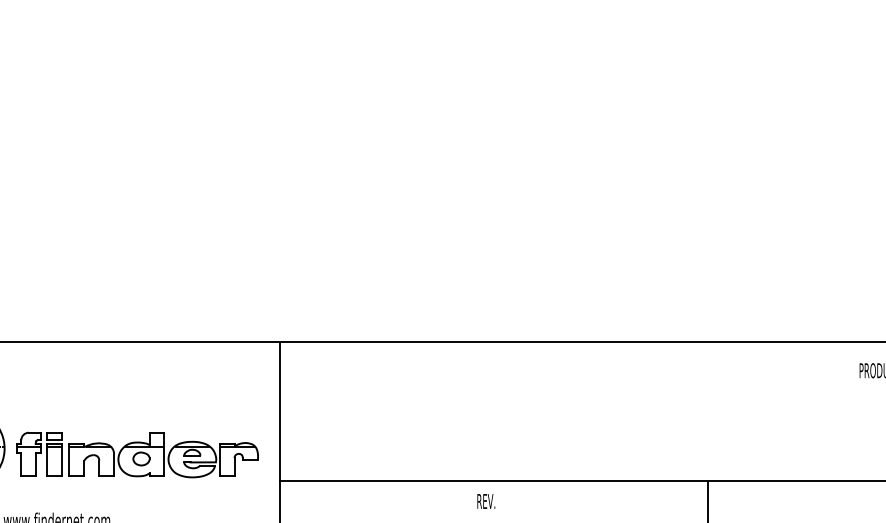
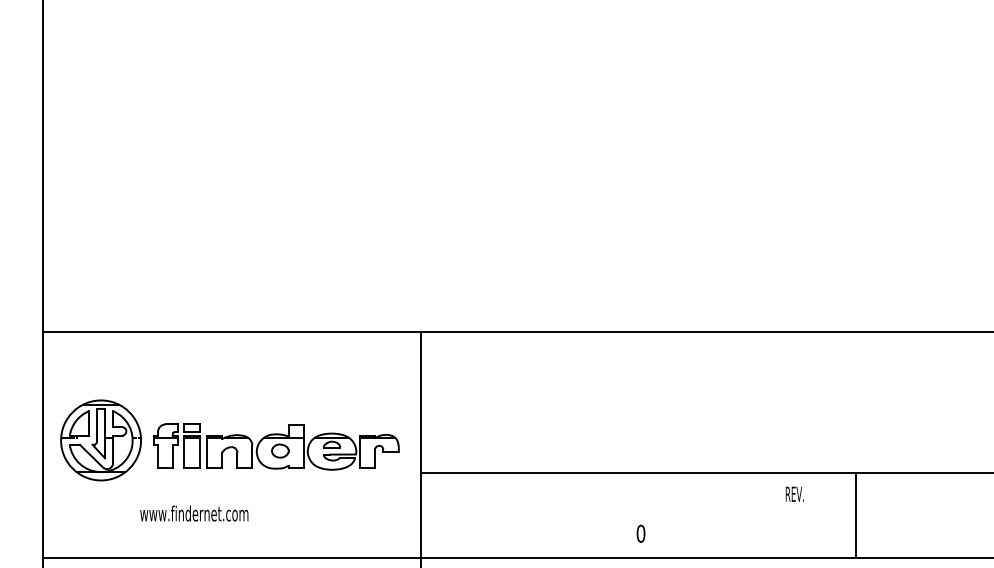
text: (485, 500) -> (794, 493), moved

